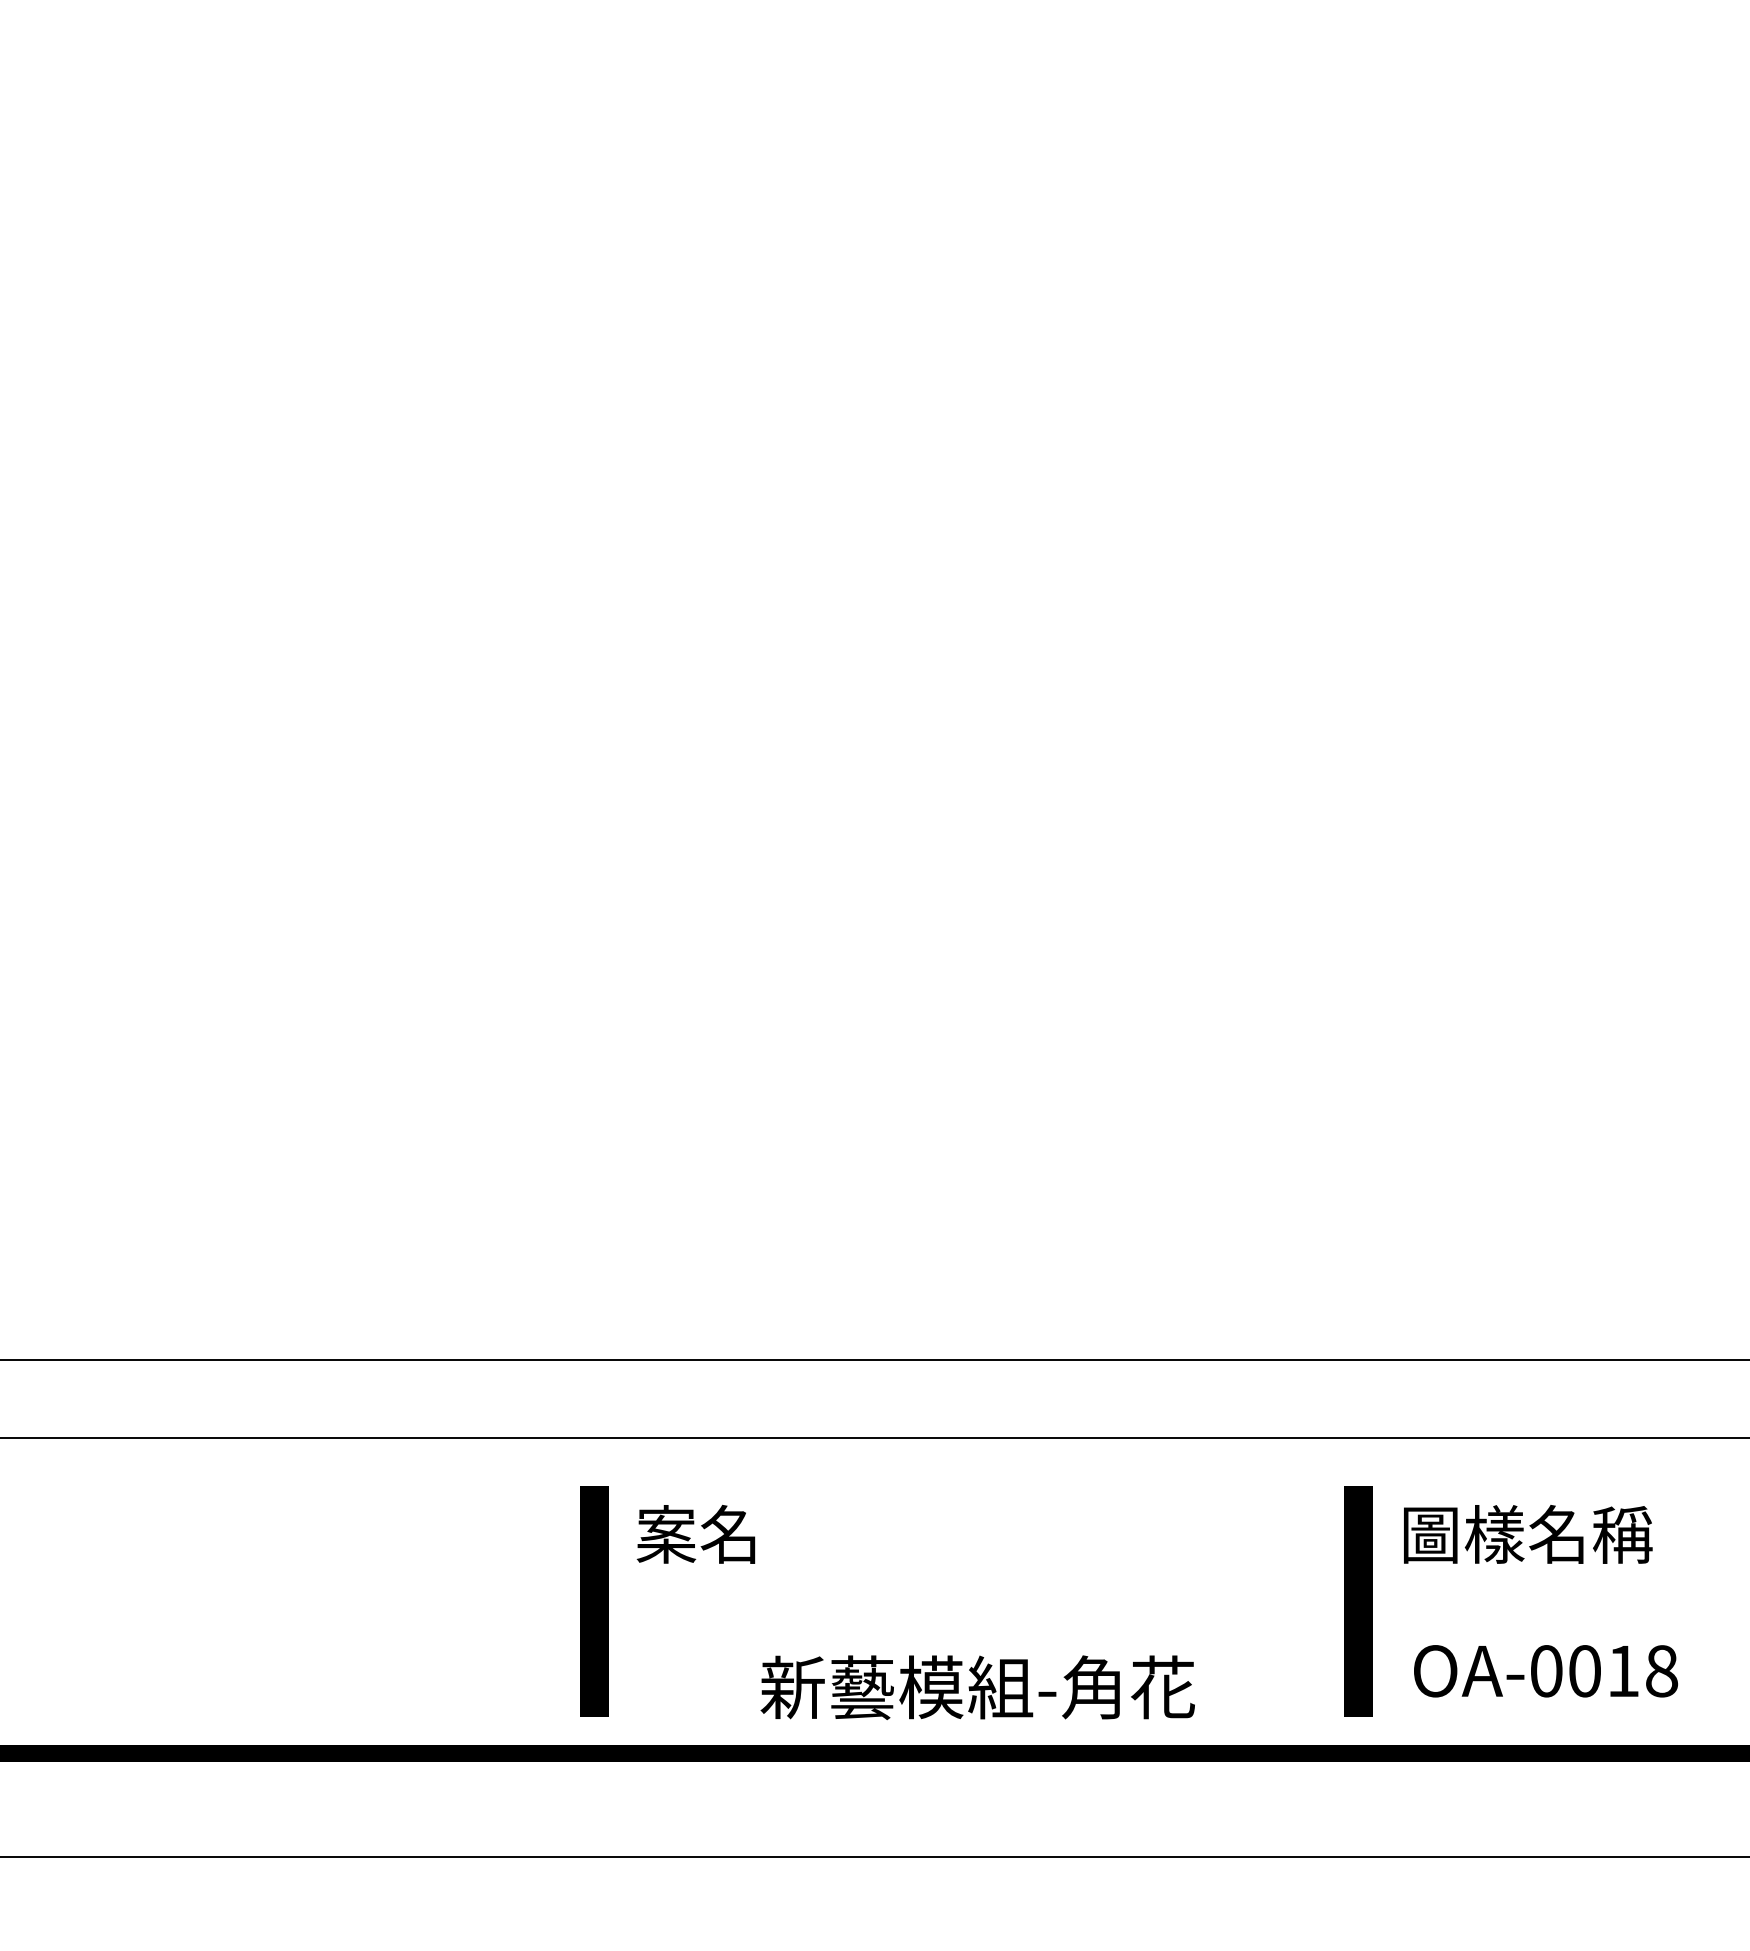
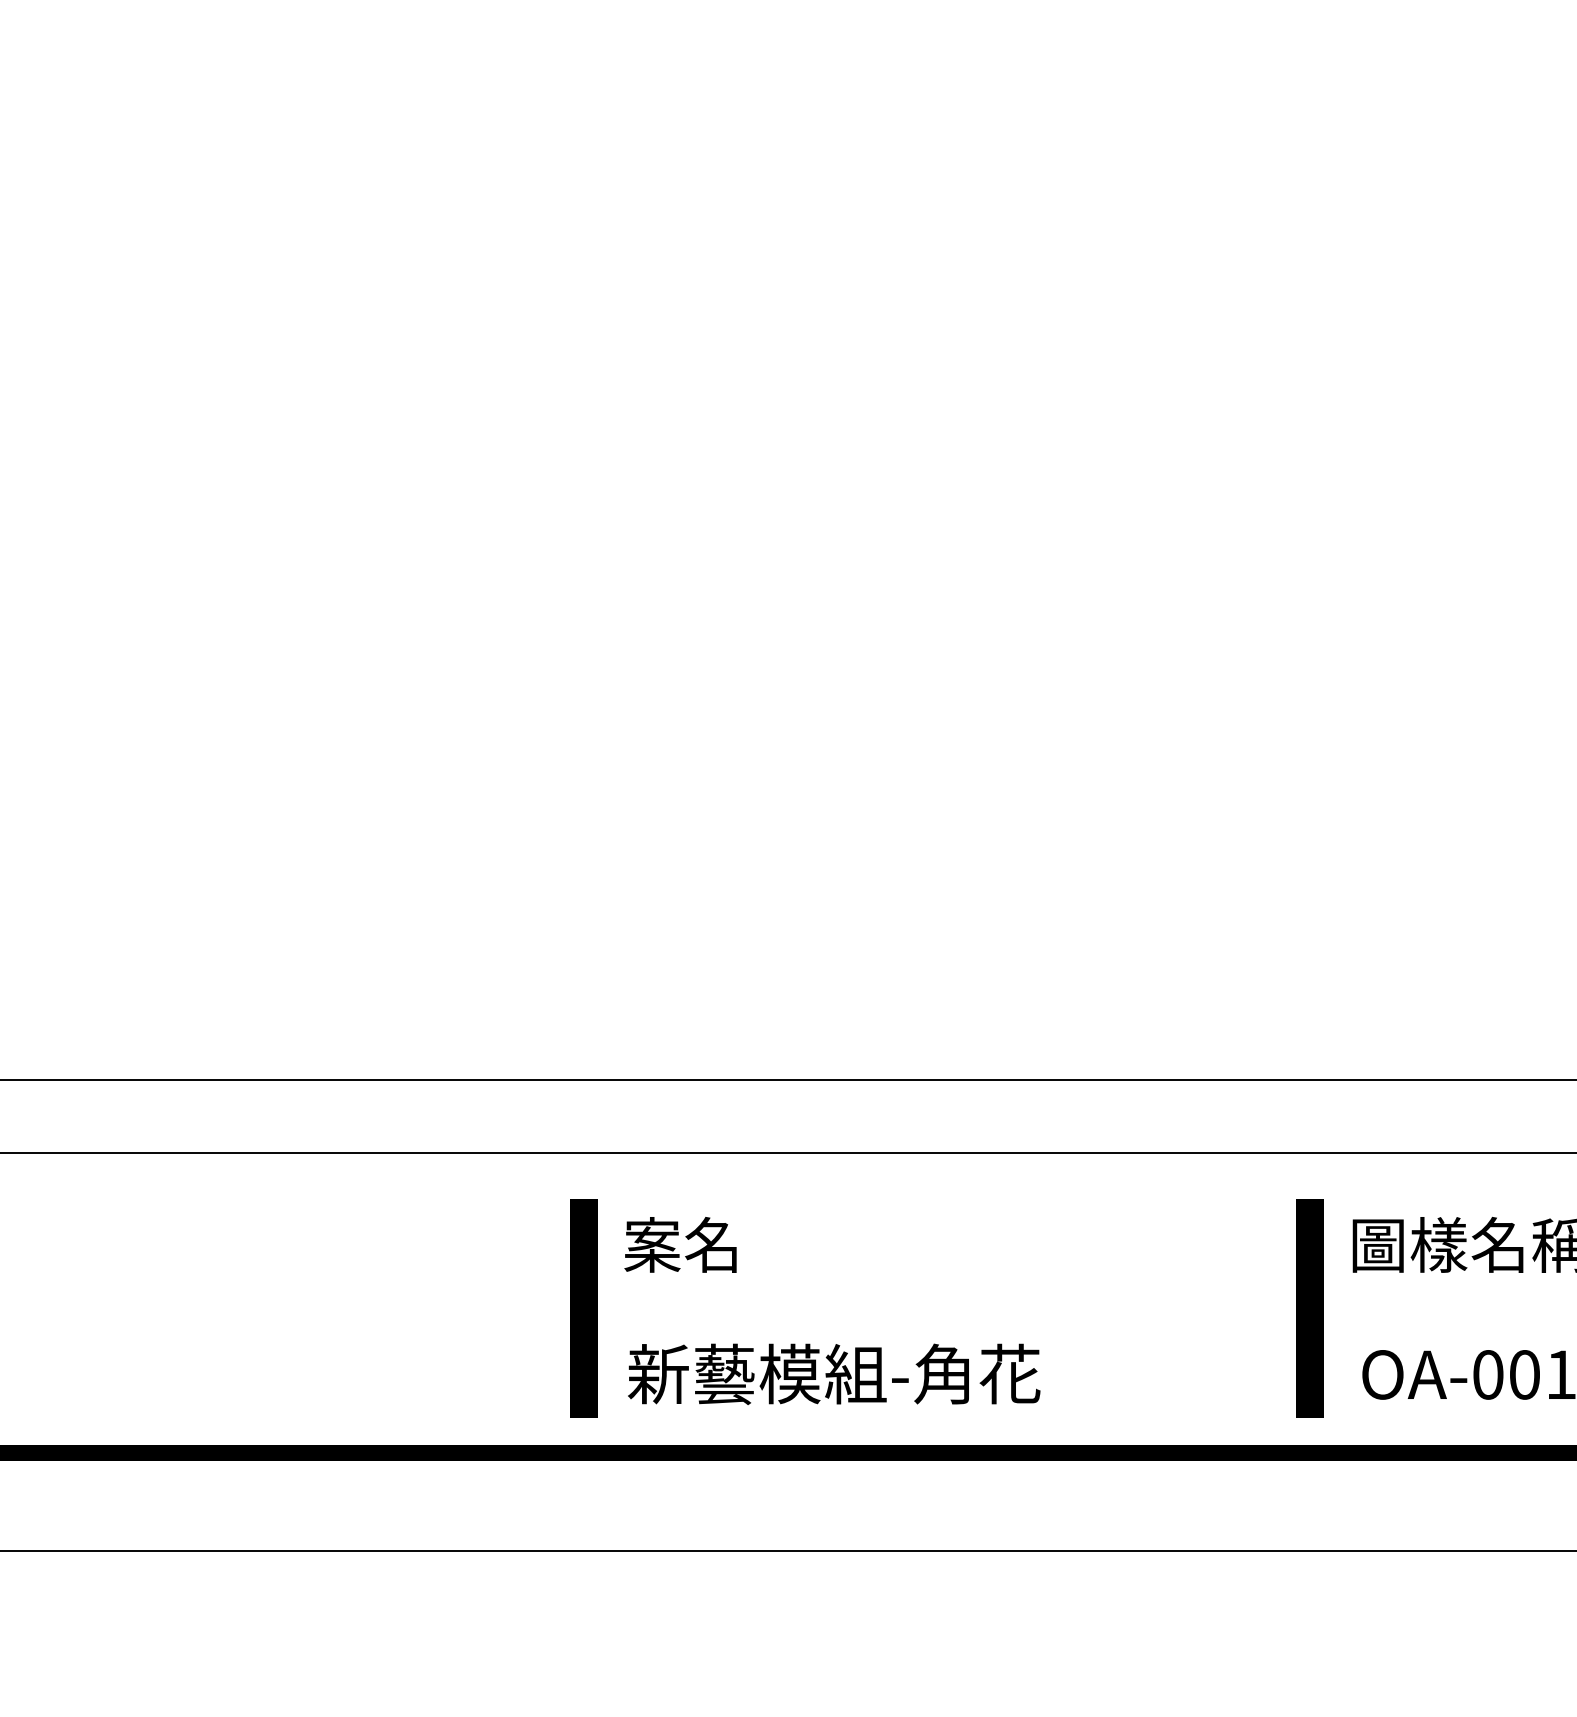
text: (977, 1687) -> (833, 1374), moved

